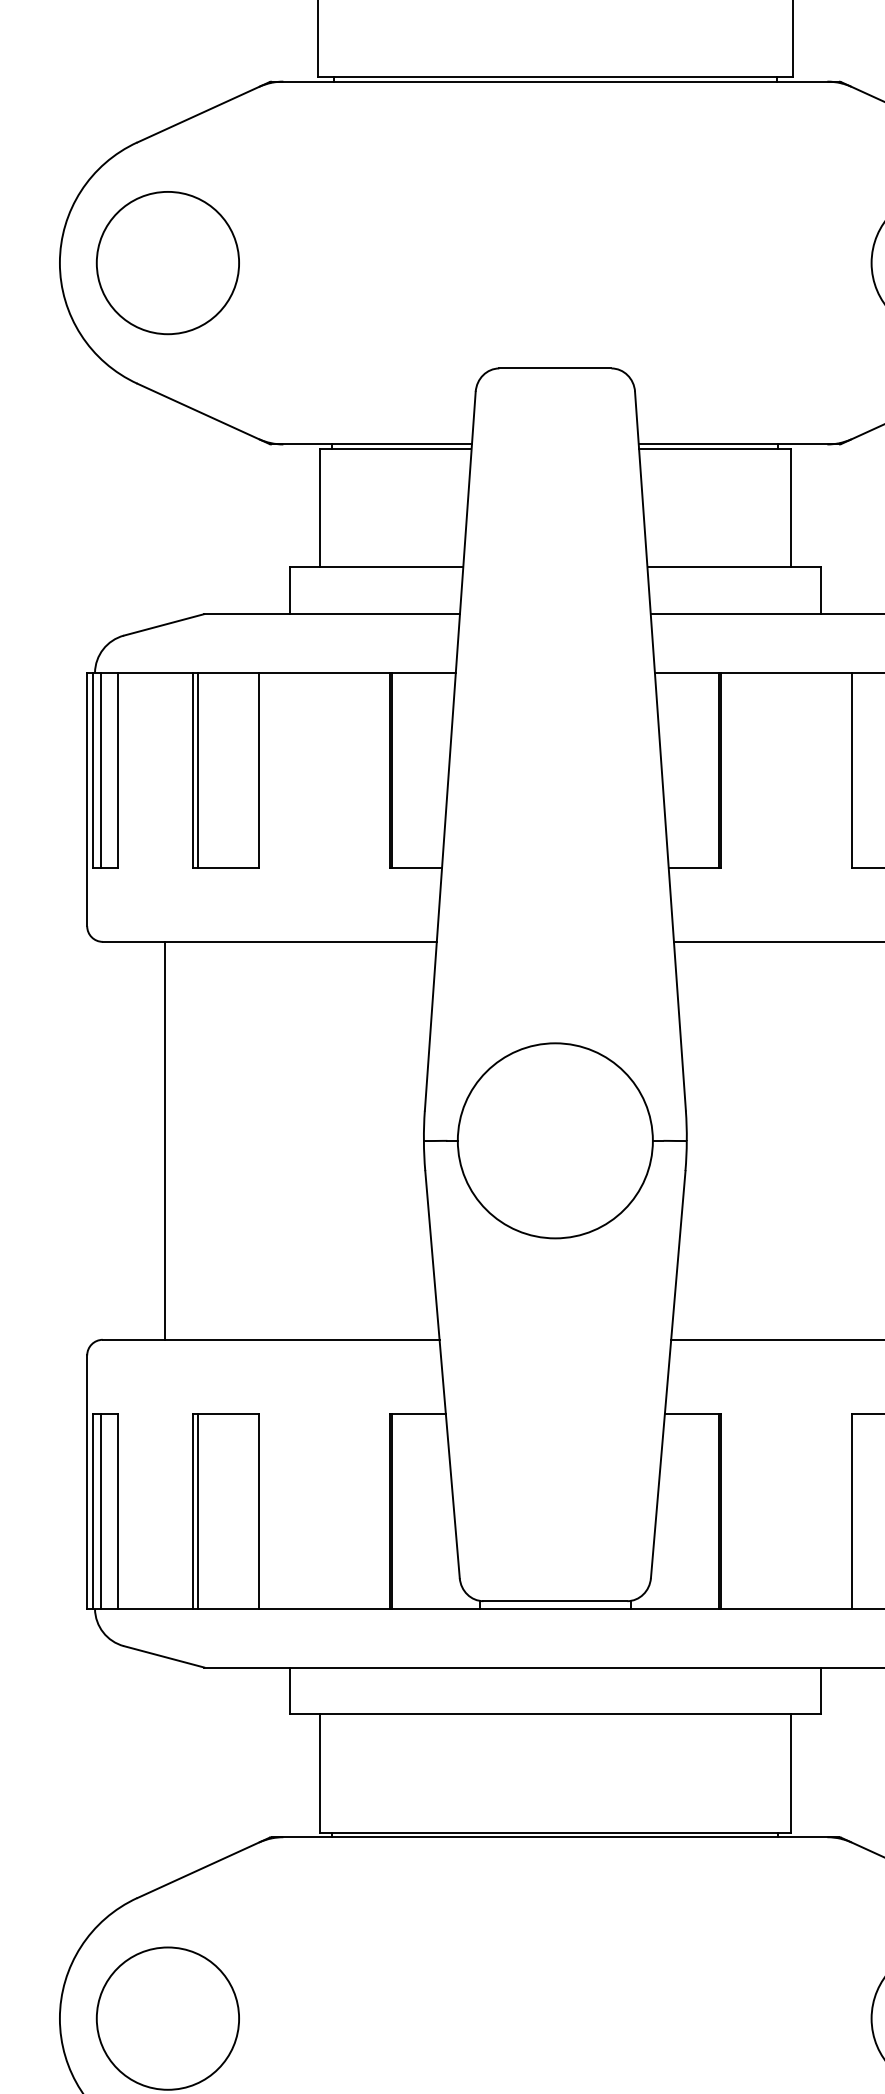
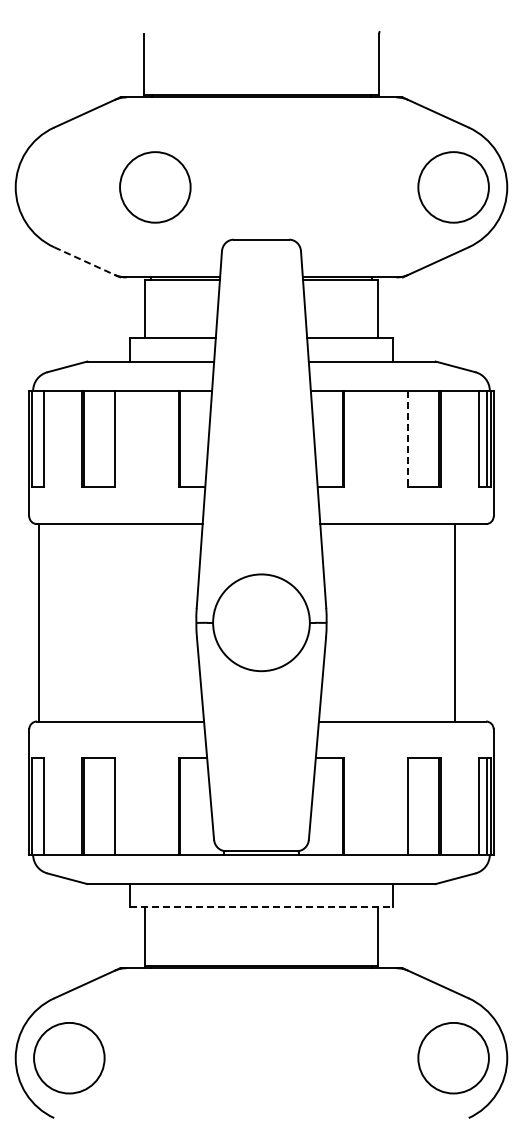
circle: (168, 263) -> (155, 187), moved
line: (202, 414) -> (86, 262), solid -> dashed
line: (101, 769) -> (36, 438), removed
line: (851, 771) -> (408, 439), solid -> dashed
line: (164, 1140) -> (38, 622), moved
line: (101, 1511) -> (36, 806), removed
line: (555, 1714) -> (261, 907), solid -> dashed

